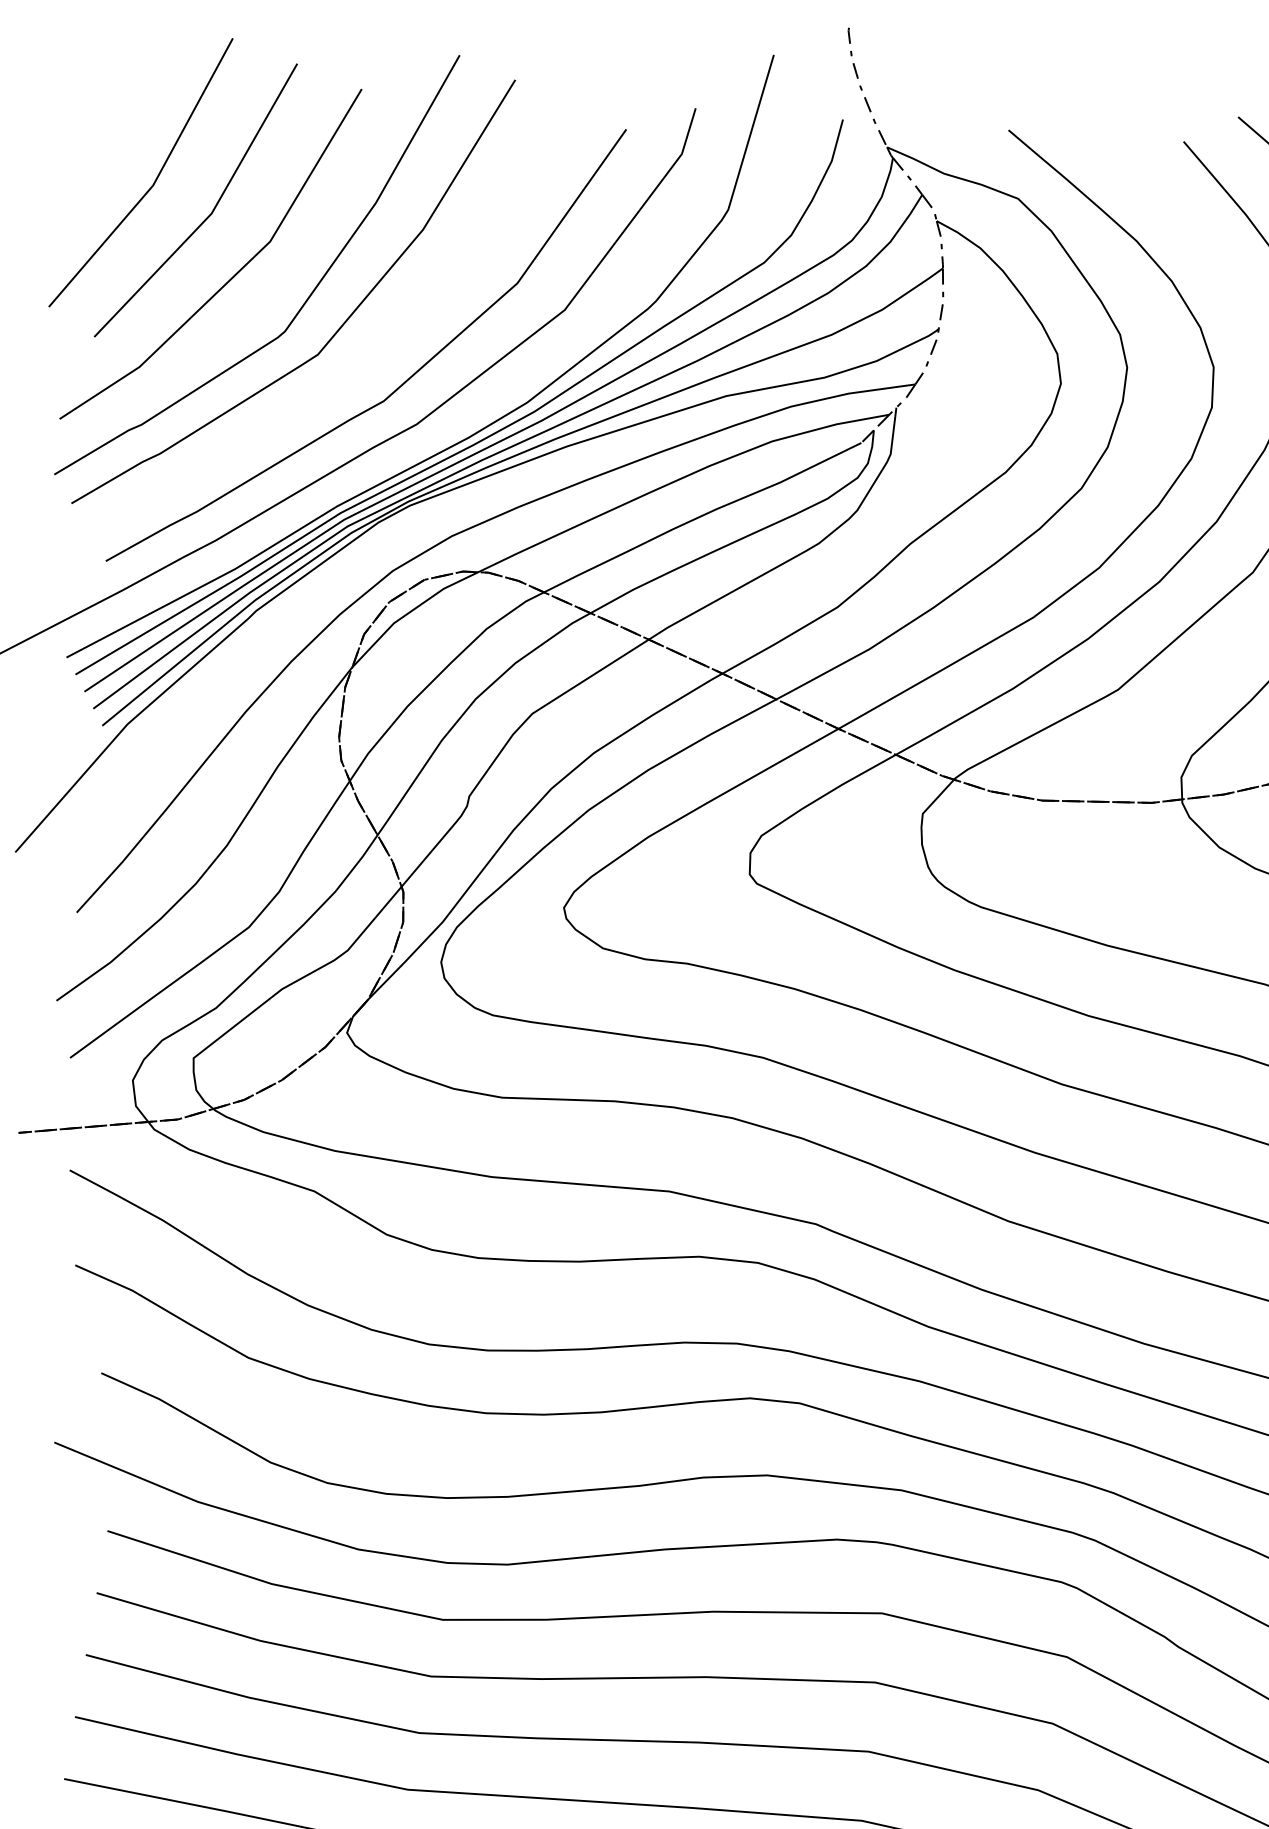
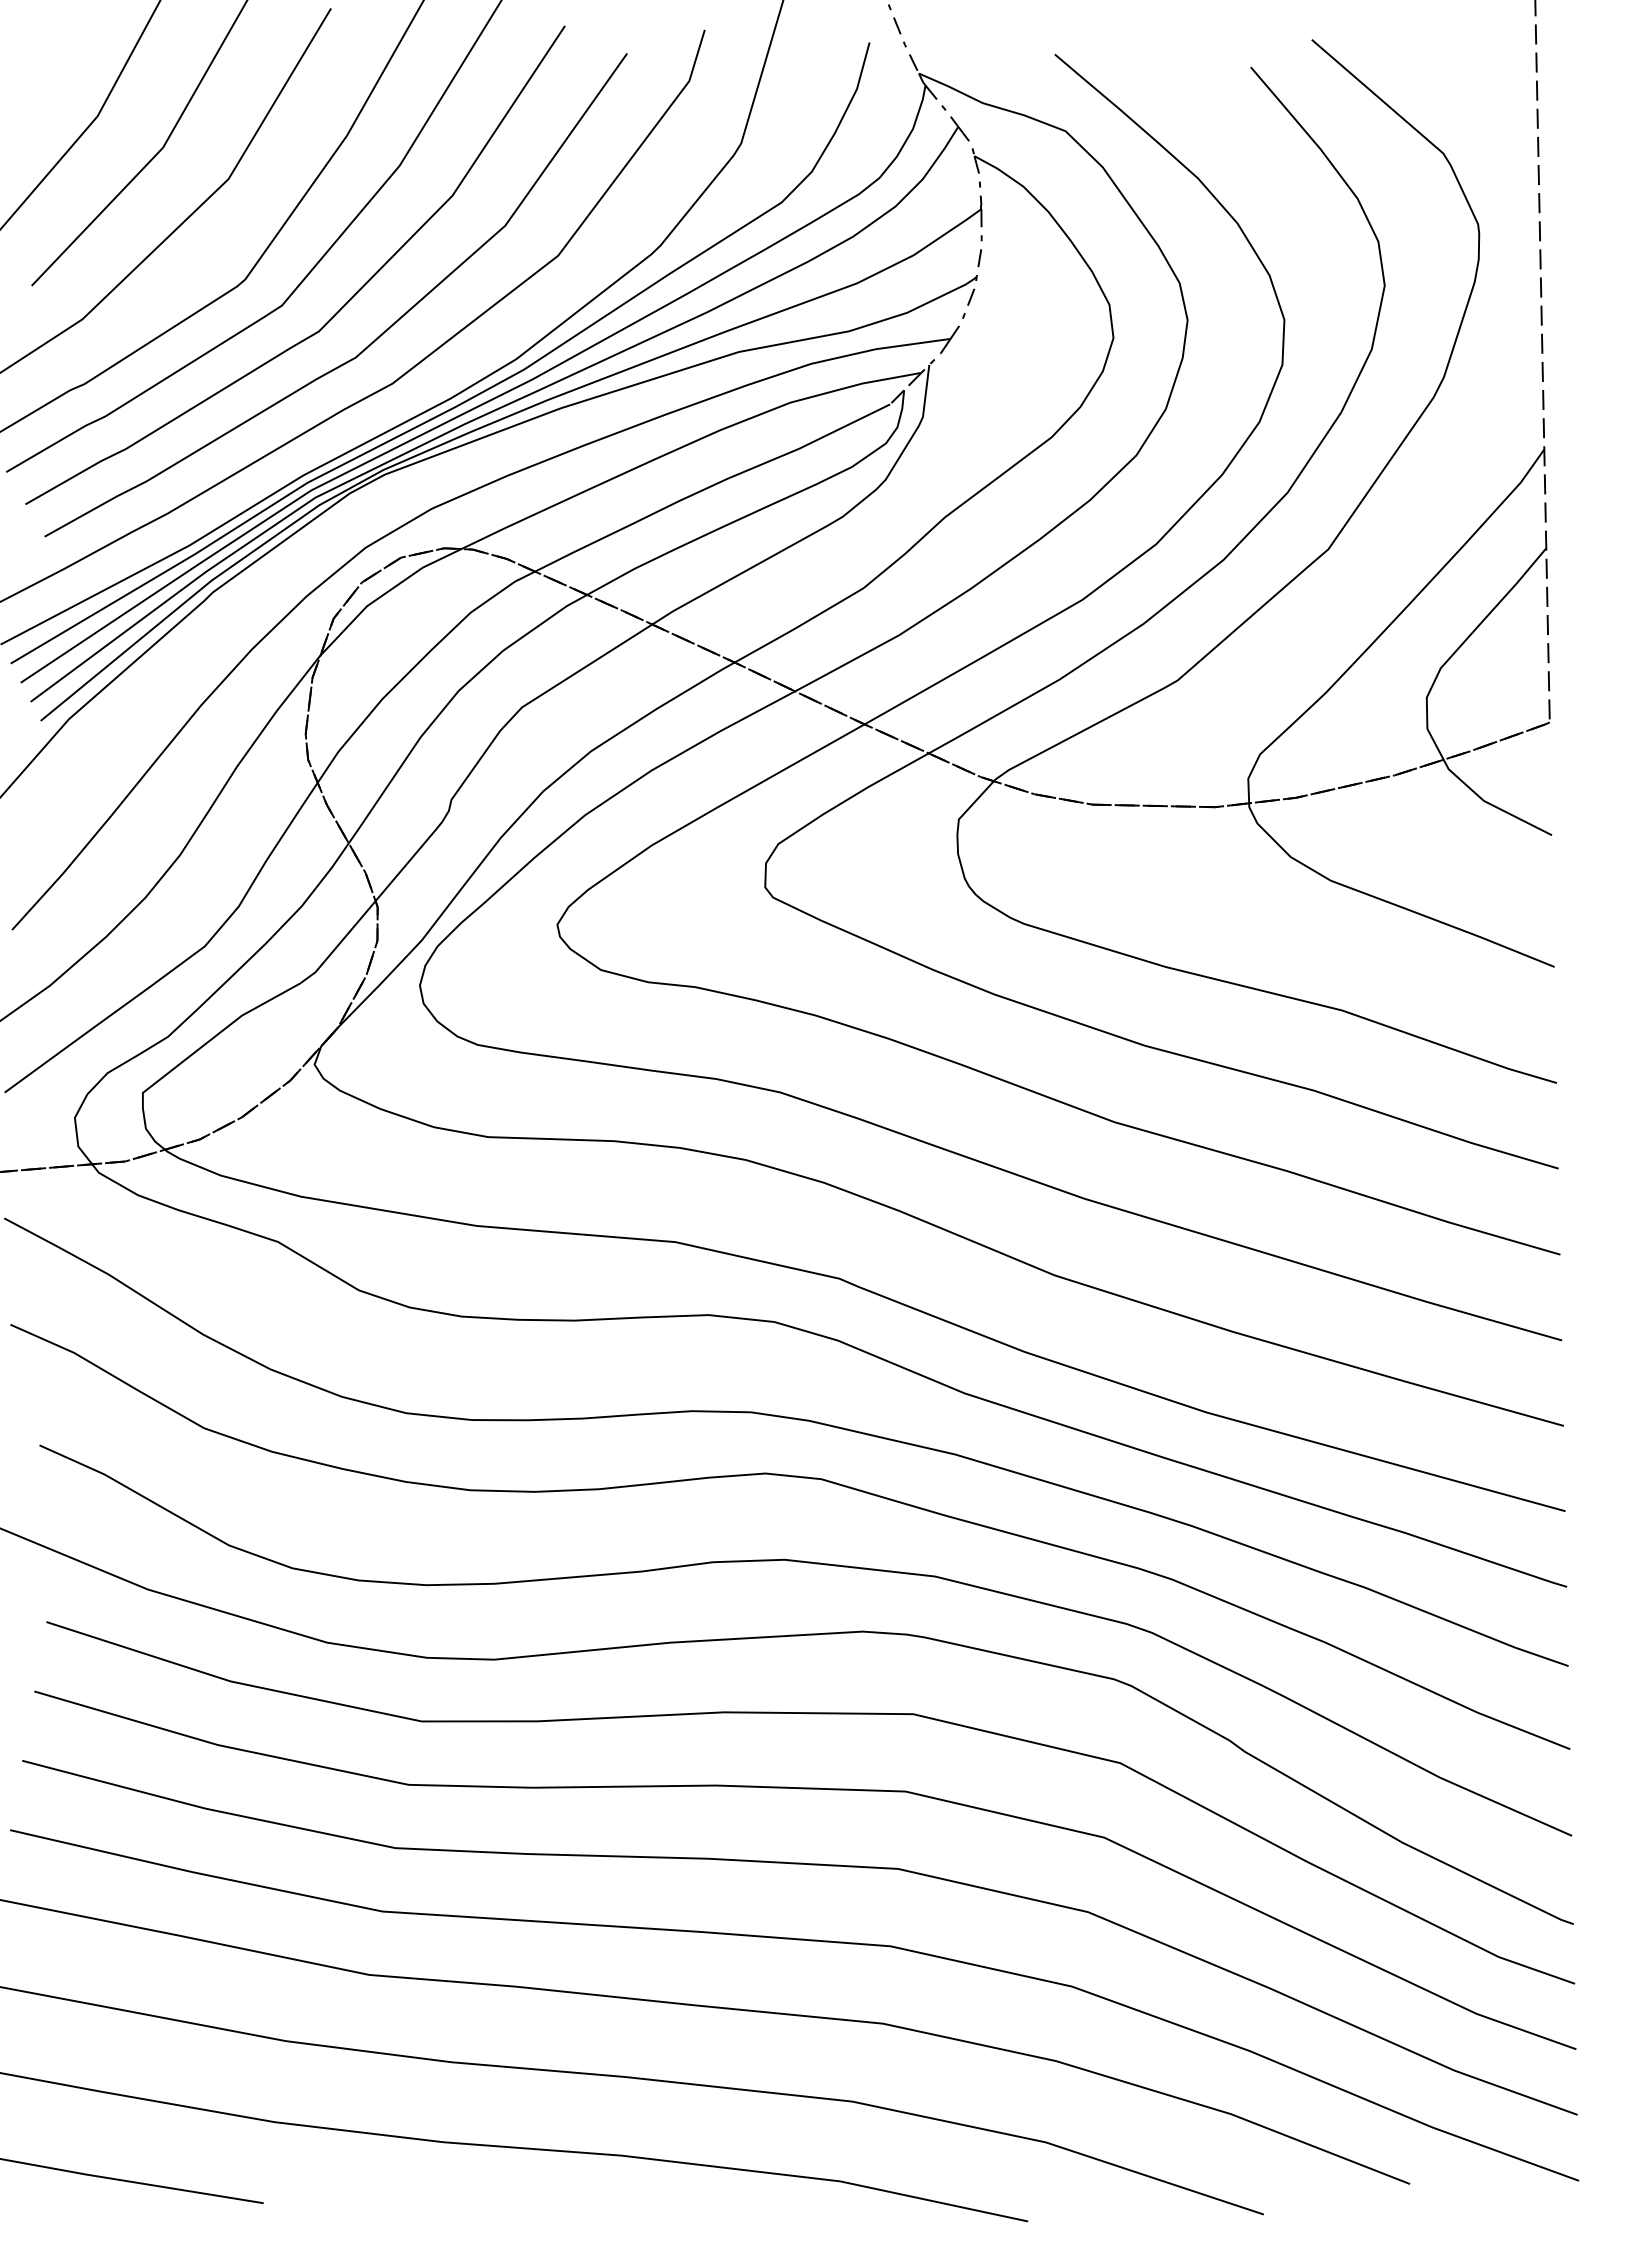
curve: (370, 357) -> (340, 308), added

